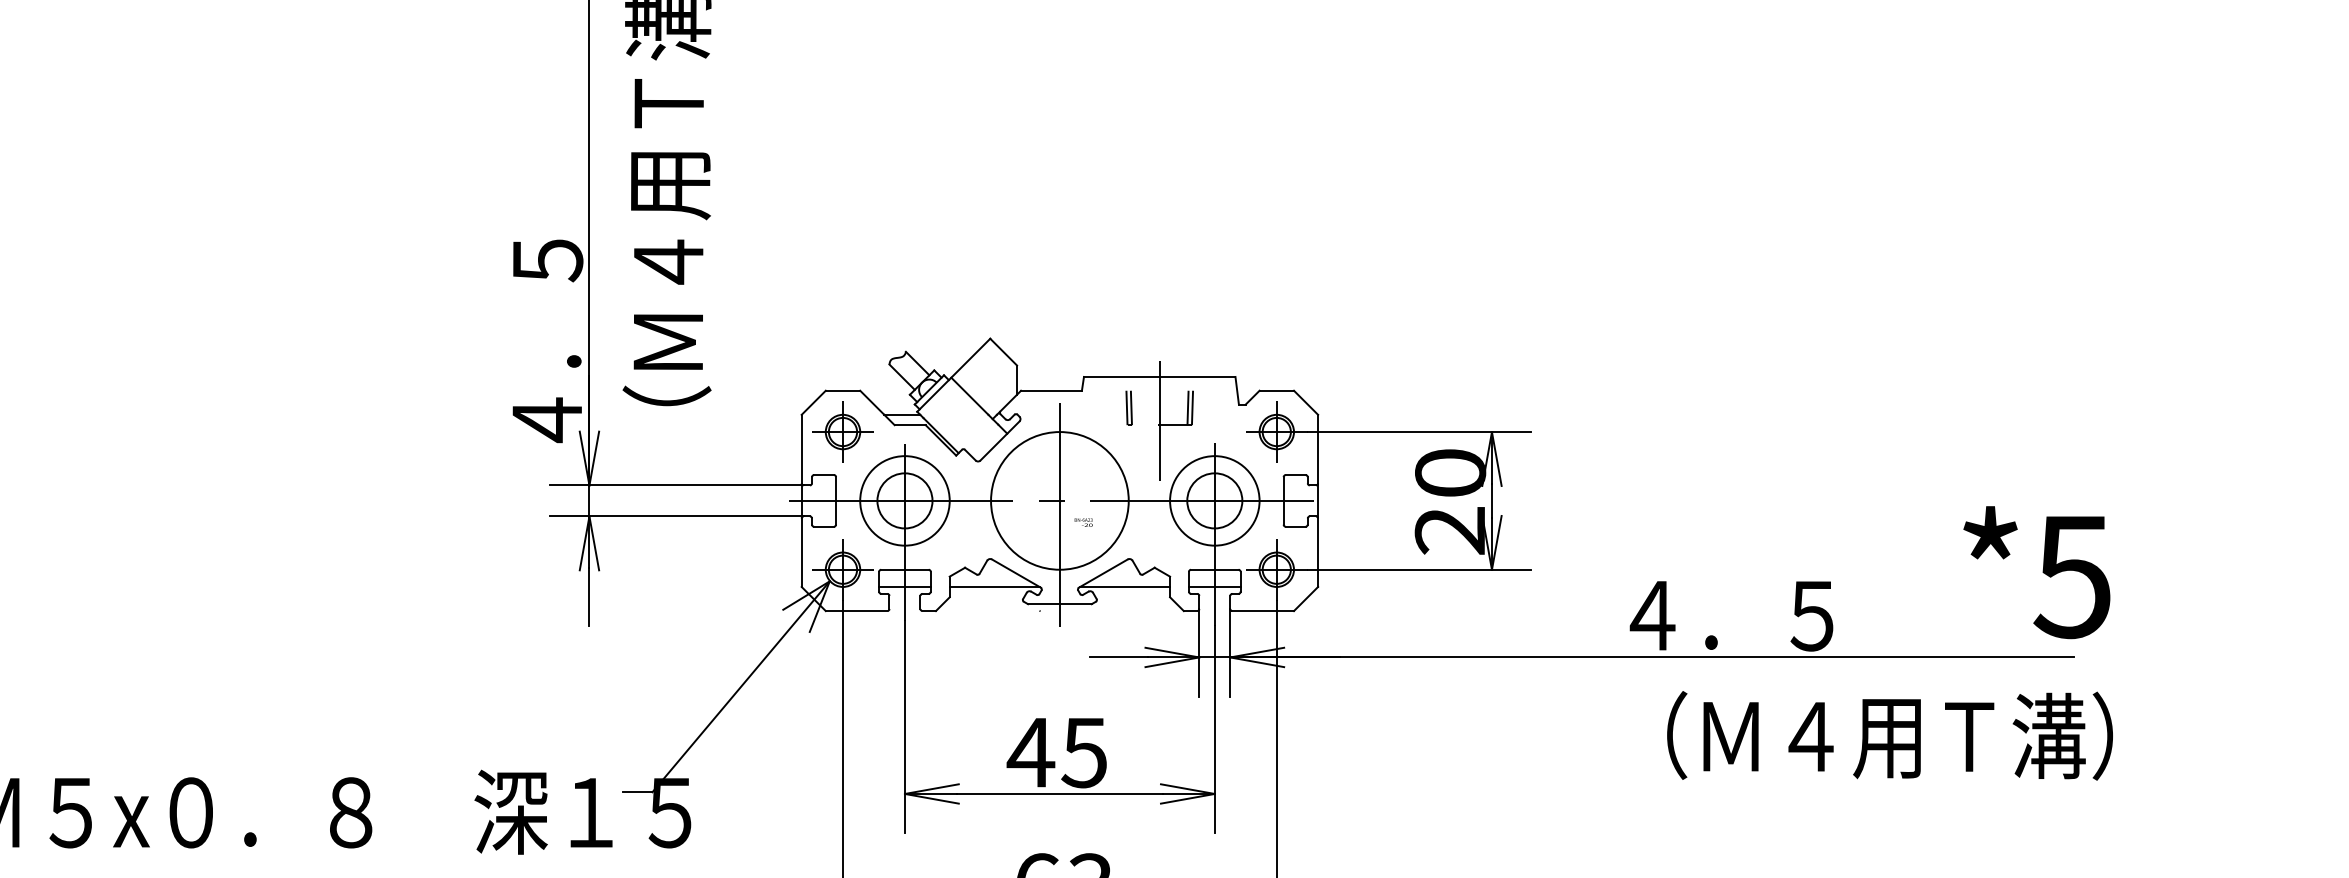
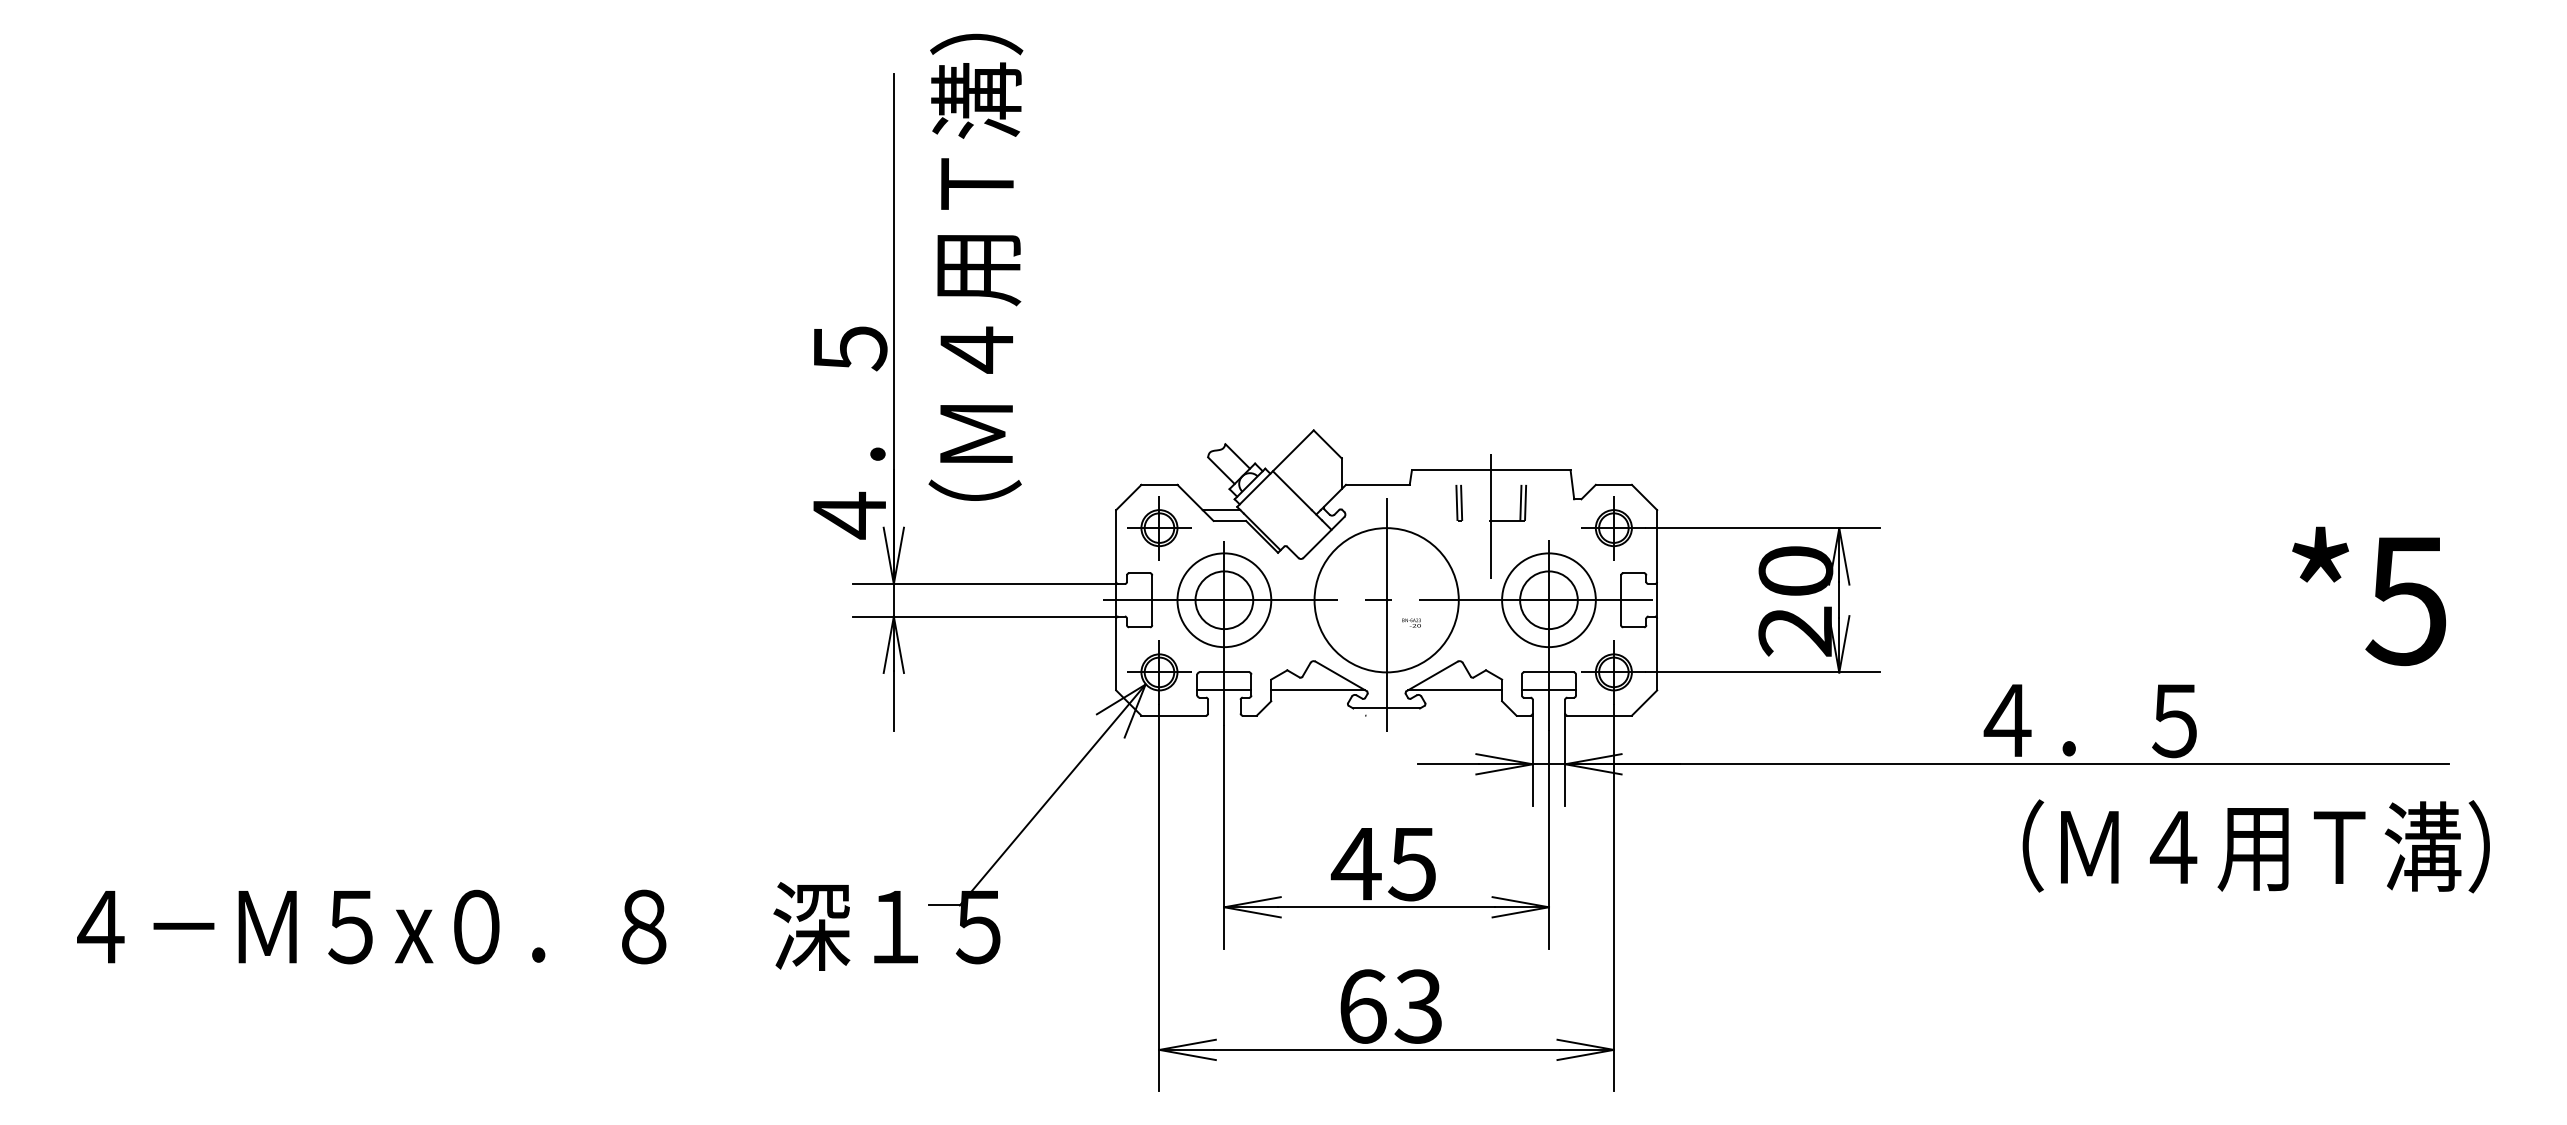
text: (2036, 572) -> (2368, 596), moved

